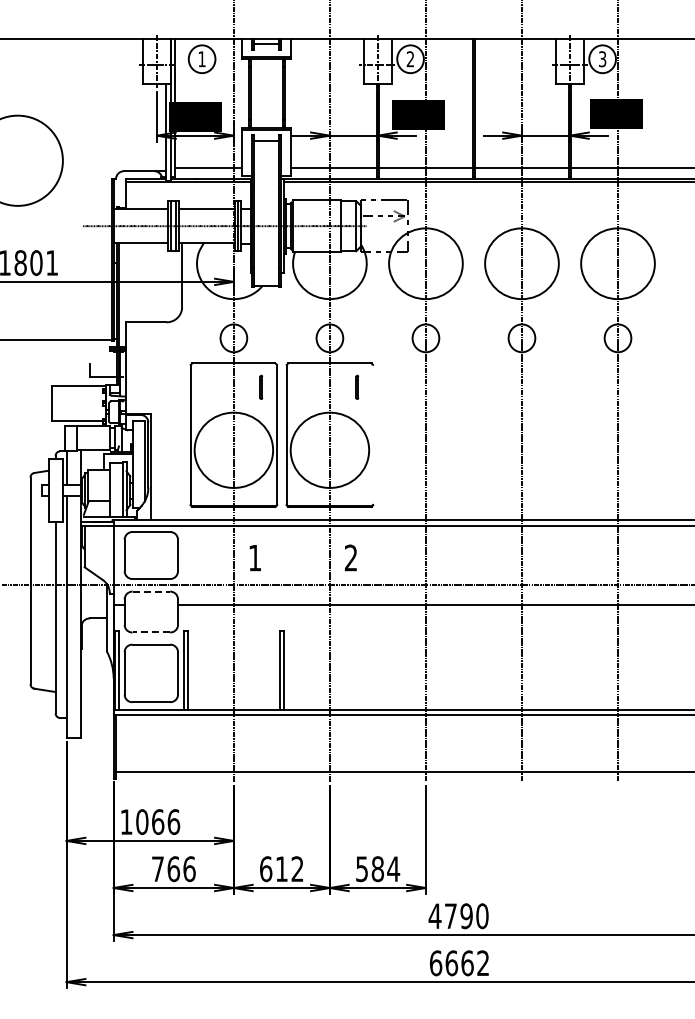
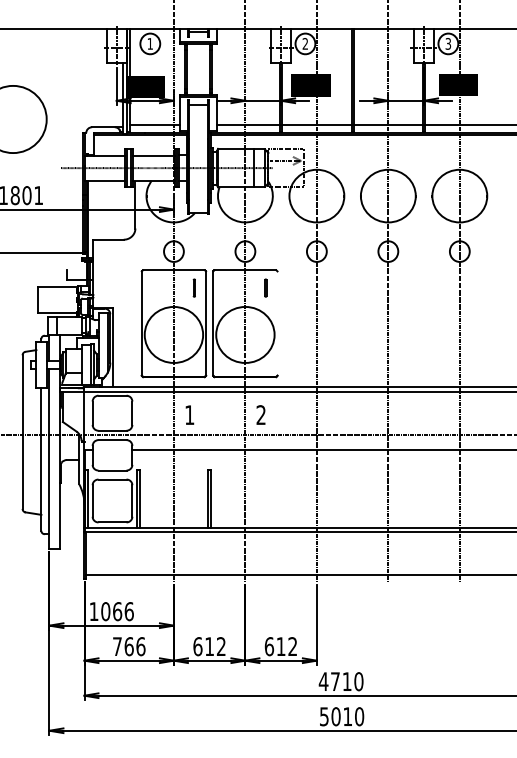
line: (151, 591) -> (112, 440), dashed -> solid
line: (151, 632) -> (112, 470), dashed -> solid
text: (378, 869) -> (281, 646), 584 -> 612
text: (466, 916) -> (347, 681), 4790 -> 4710
text: (459, 963) -> (341, 716), 6662 -> 5010

